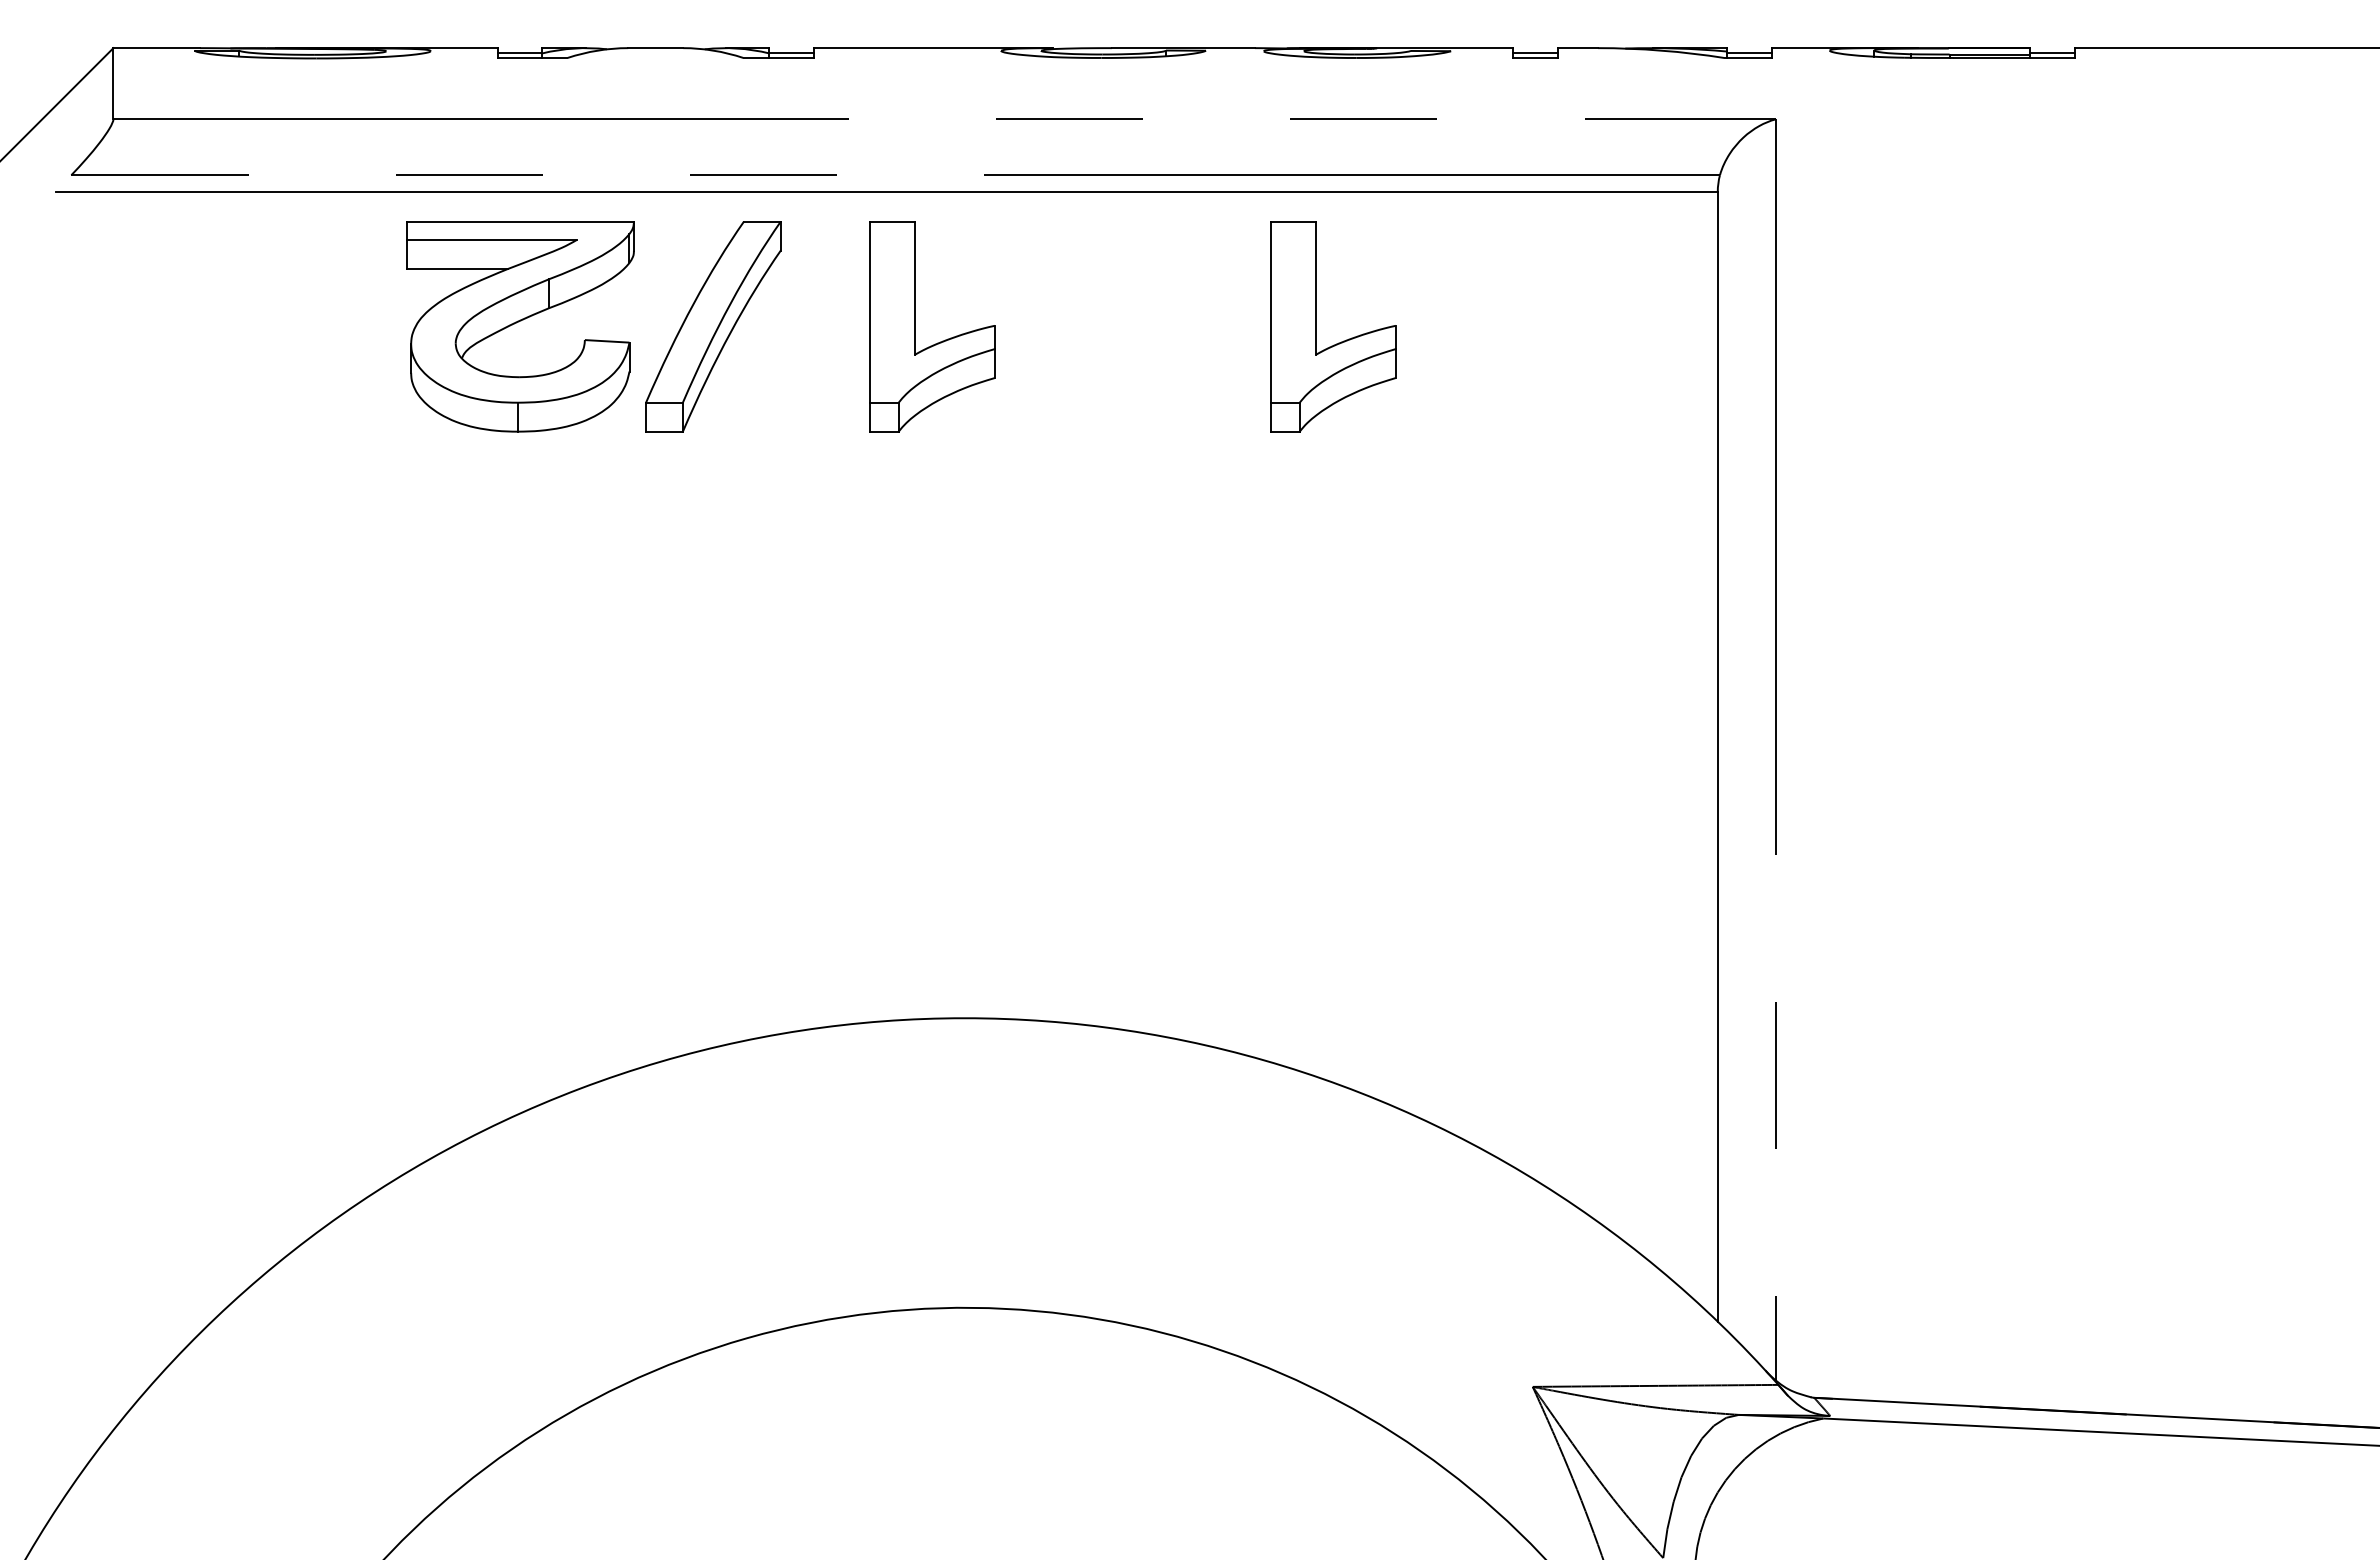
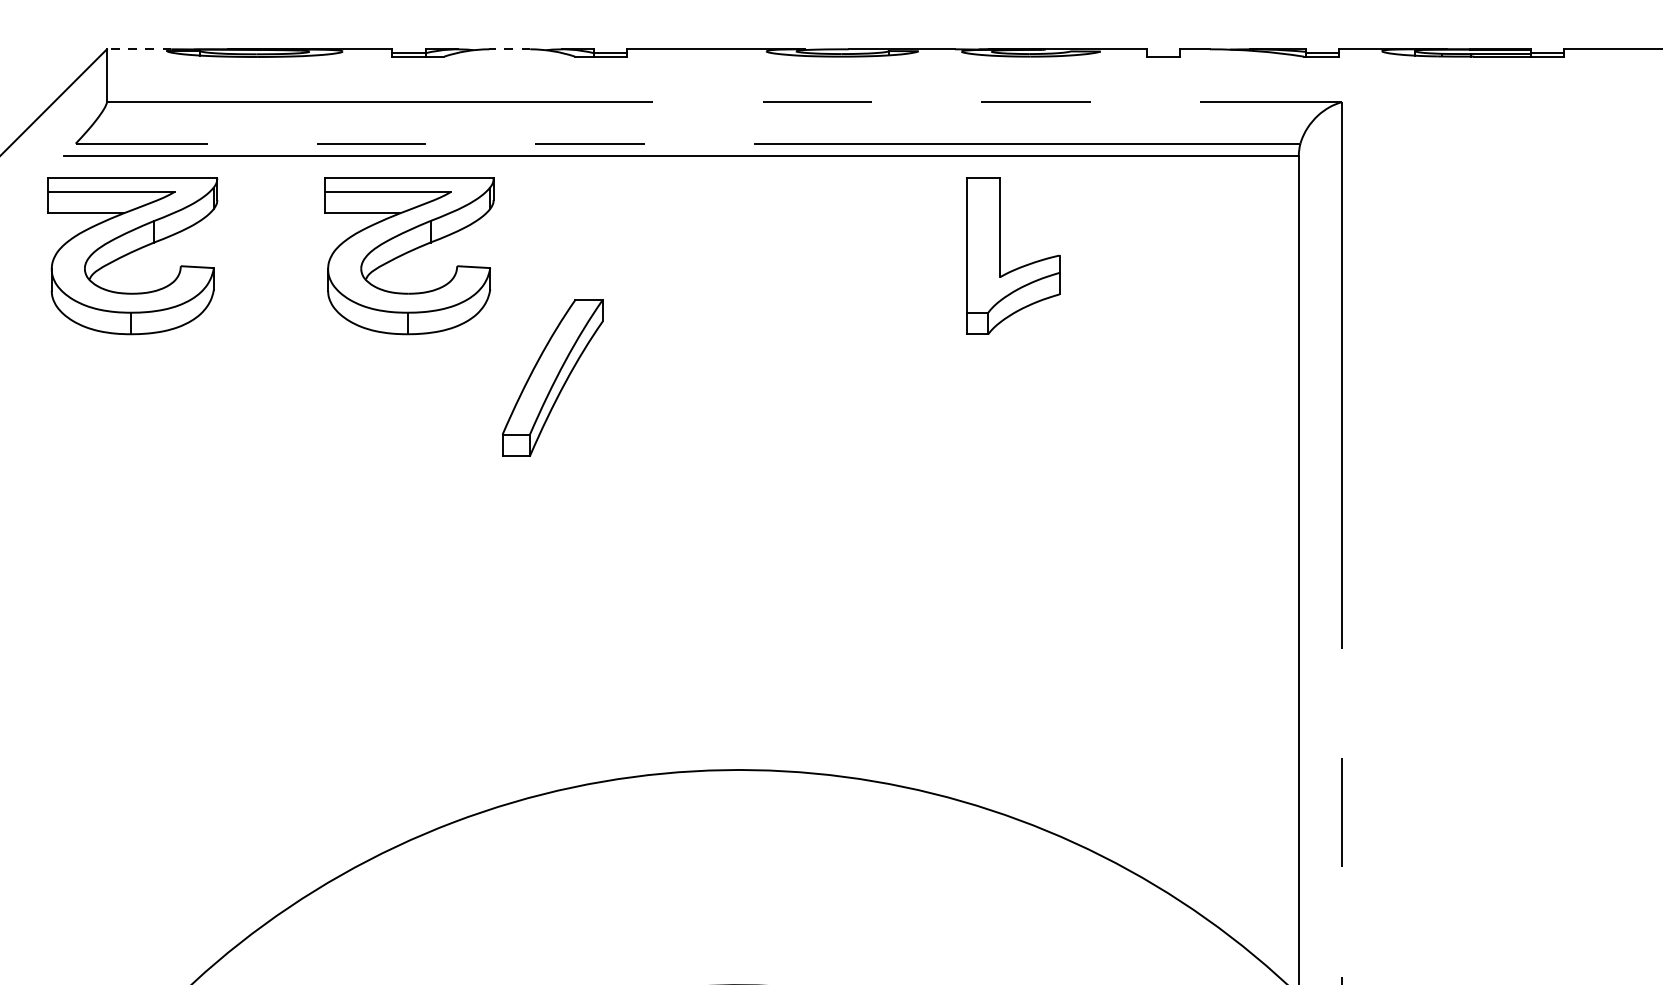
line: (156, 48) -> (138, 49), solid -> dashed
line: (655, 48) -> (509, 49), solid -> dashed
line: (1535, 53) -> (1163, 53), removed
part: (148, 326) -> (132, 256), added
part: (713, 326) -> (552, 377), moved
part: (937, 342) -> (719, 268), removed

